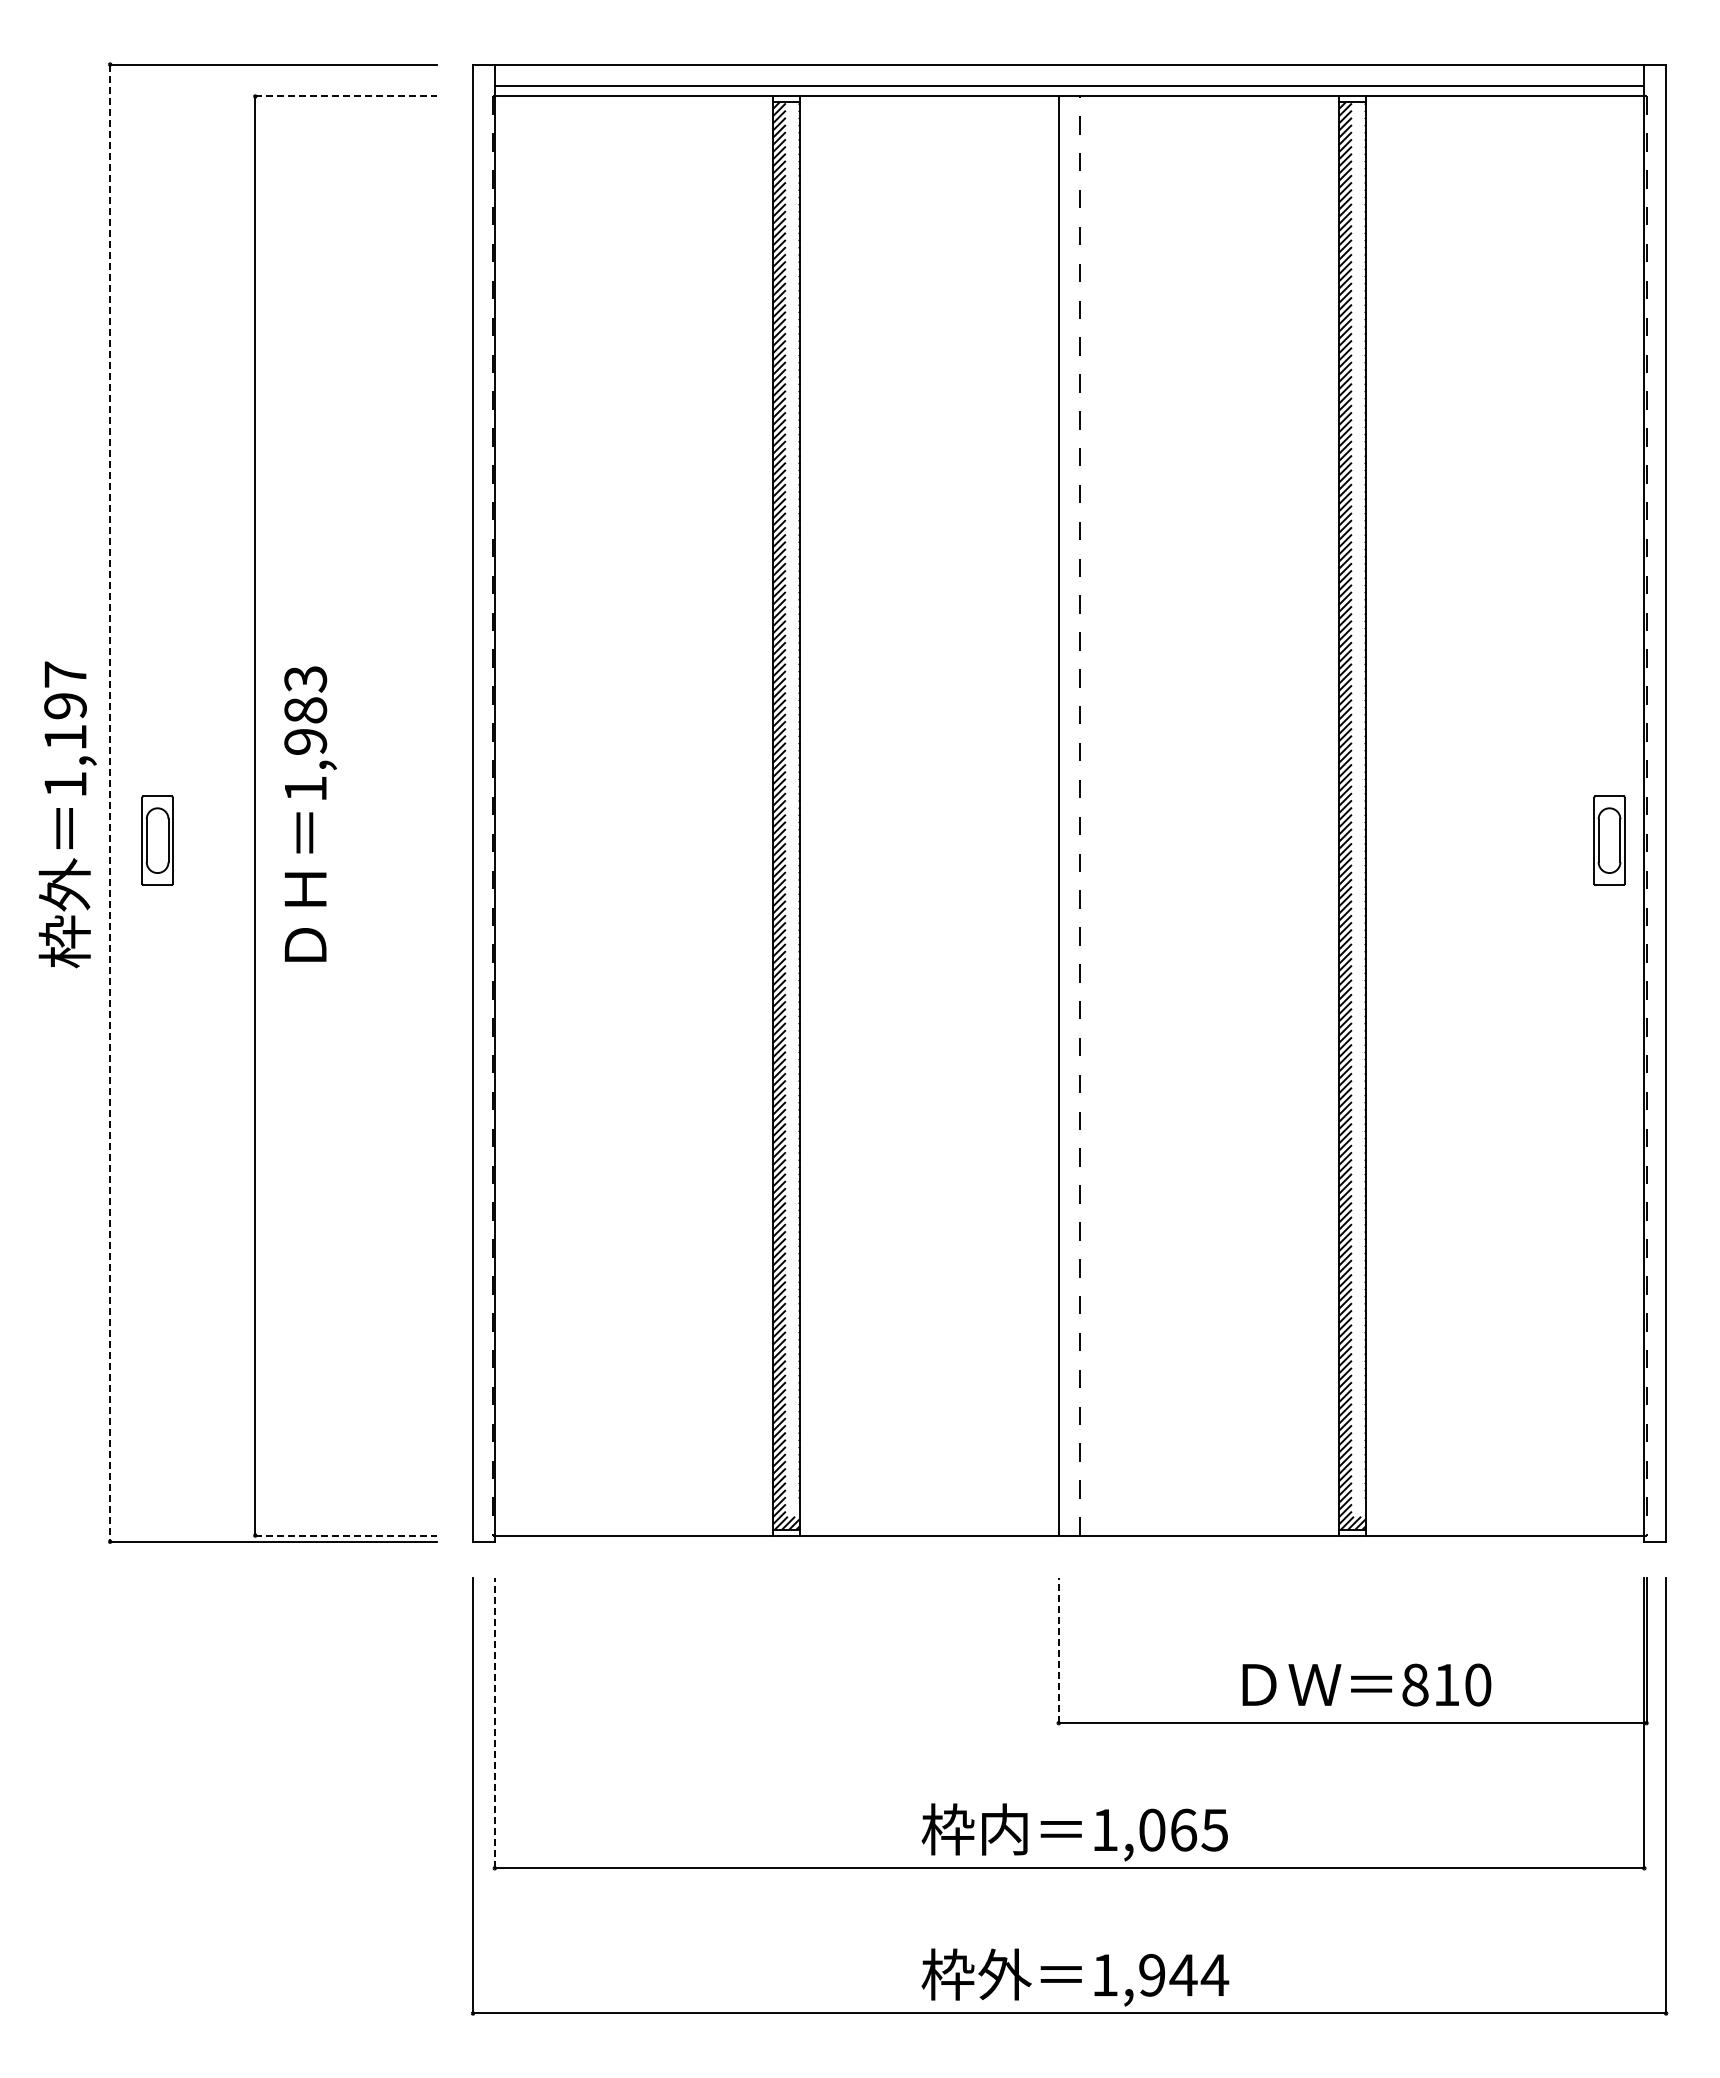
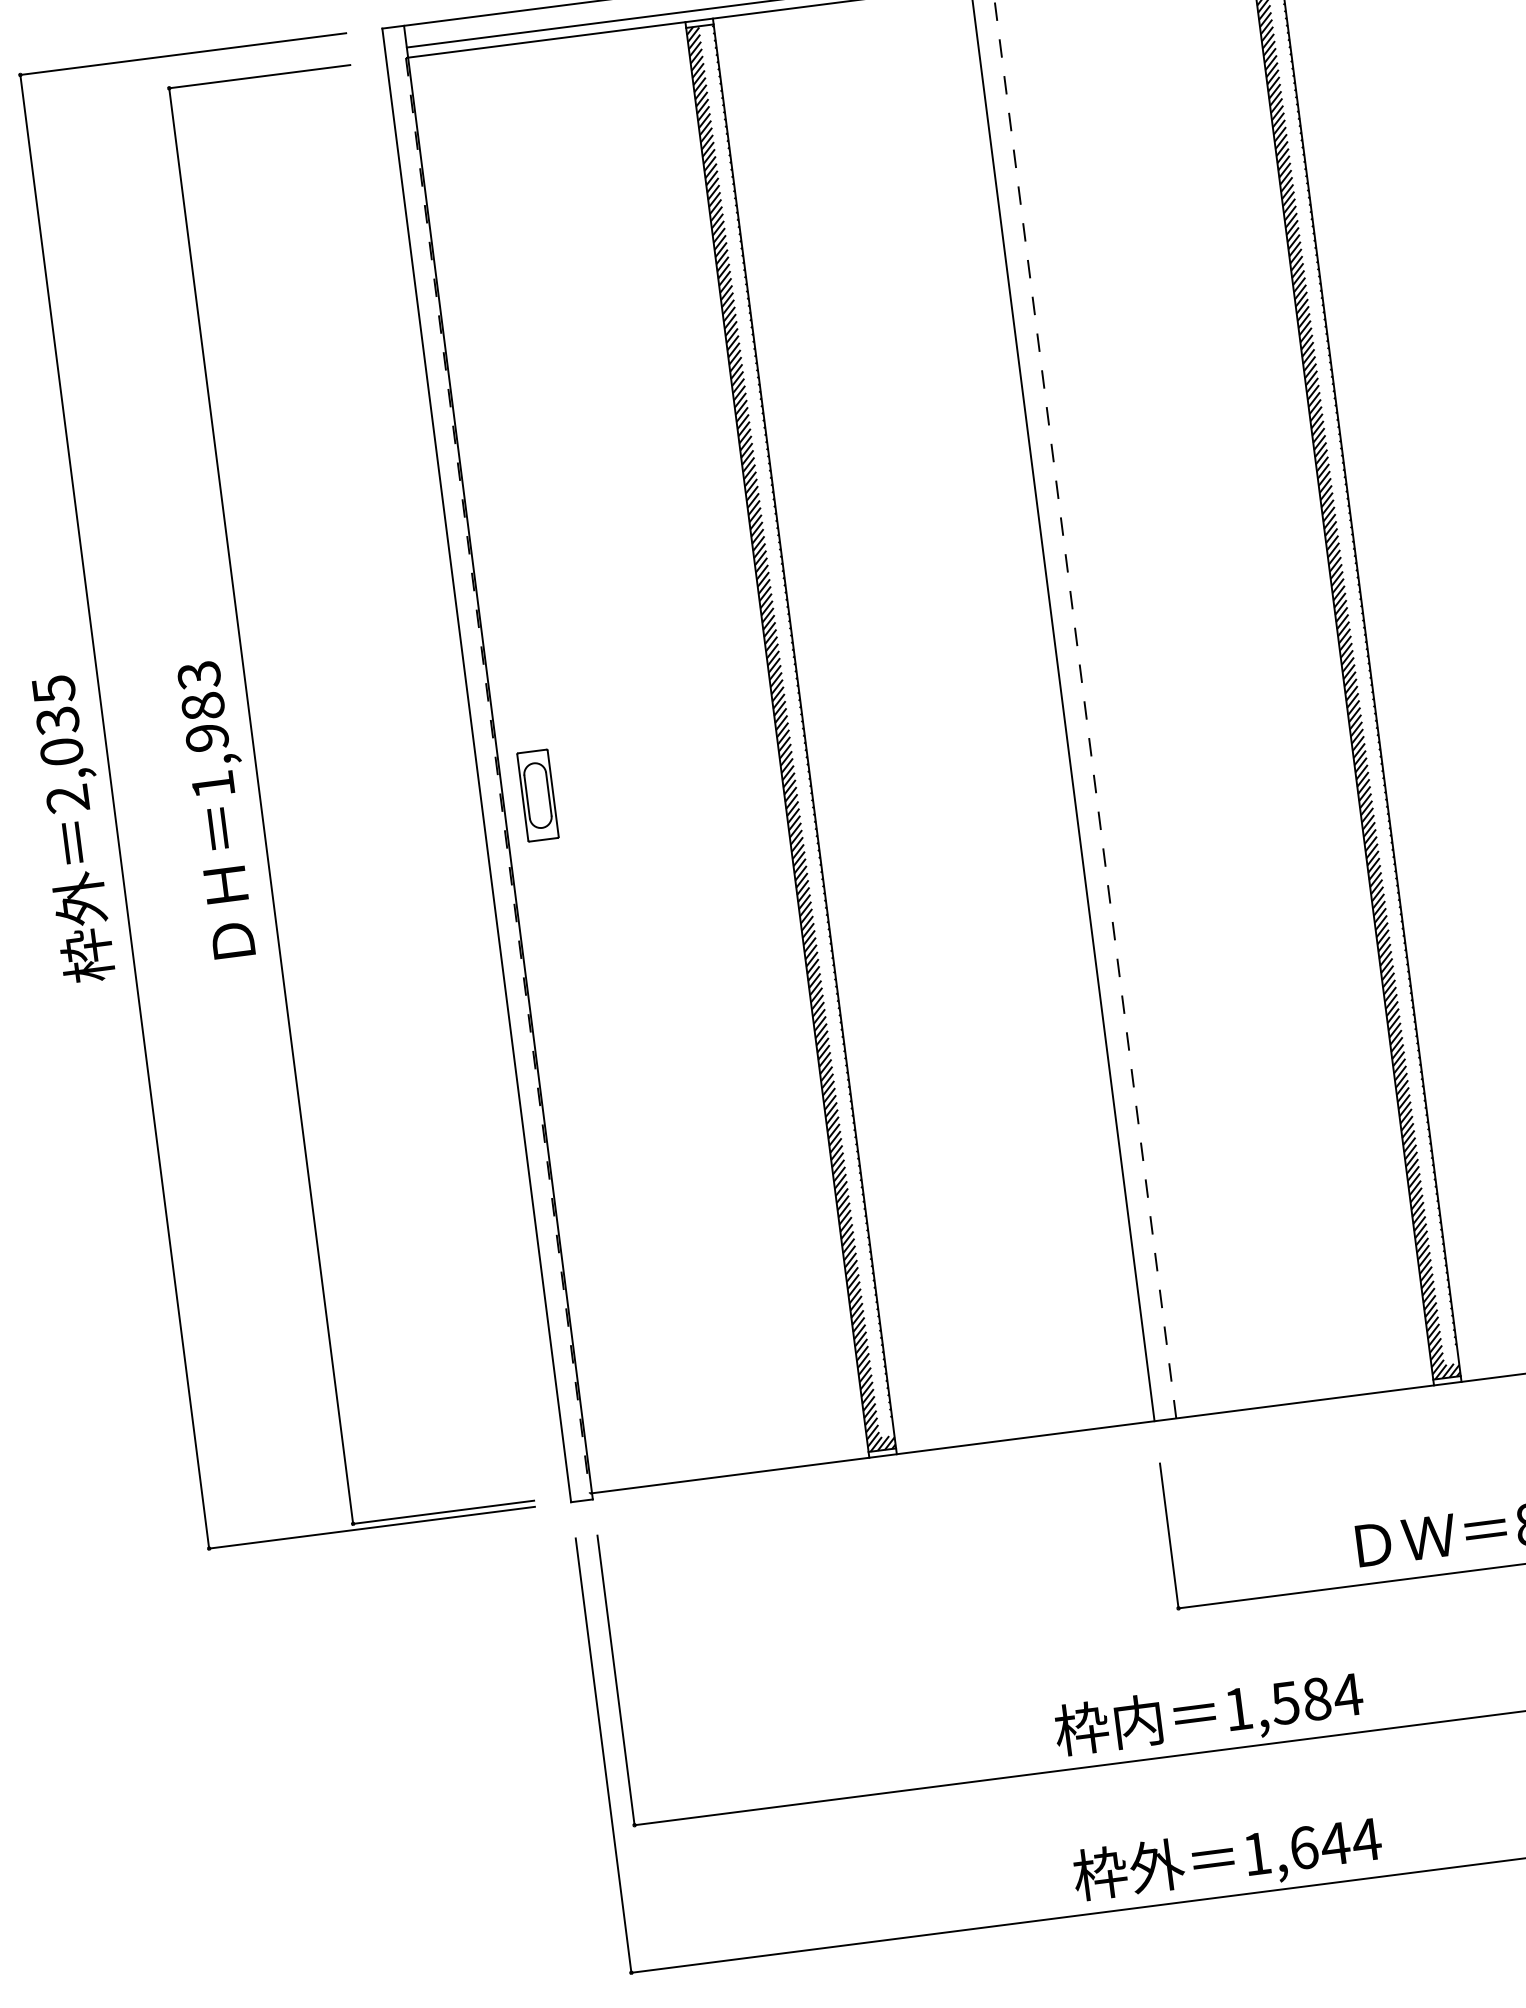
line: (346, 96) -> (260, 76), dashed -> solid
text: (65, 729) -> (60, 744), 1,197 -> 2,035
line: (110, 803) -> (115, 812), dashed -> solid
text: (310, 813) -> (221, 808), moved
part: (157, 840) -> (537, 795), moved
line: (346, 1535) -> (444, 1512), dashed -> solid
line: (1058, 1650) -> (1169, 1535), dashed -> solid
line: (494, 1722) -> (615, 1679), dashed -> solid
text: (1183, 1829) -> (1316, 1698), 1,065 -> 1,584
text: (1152, 1974) -> (1304, 1847), 1,944 -> 1,644

